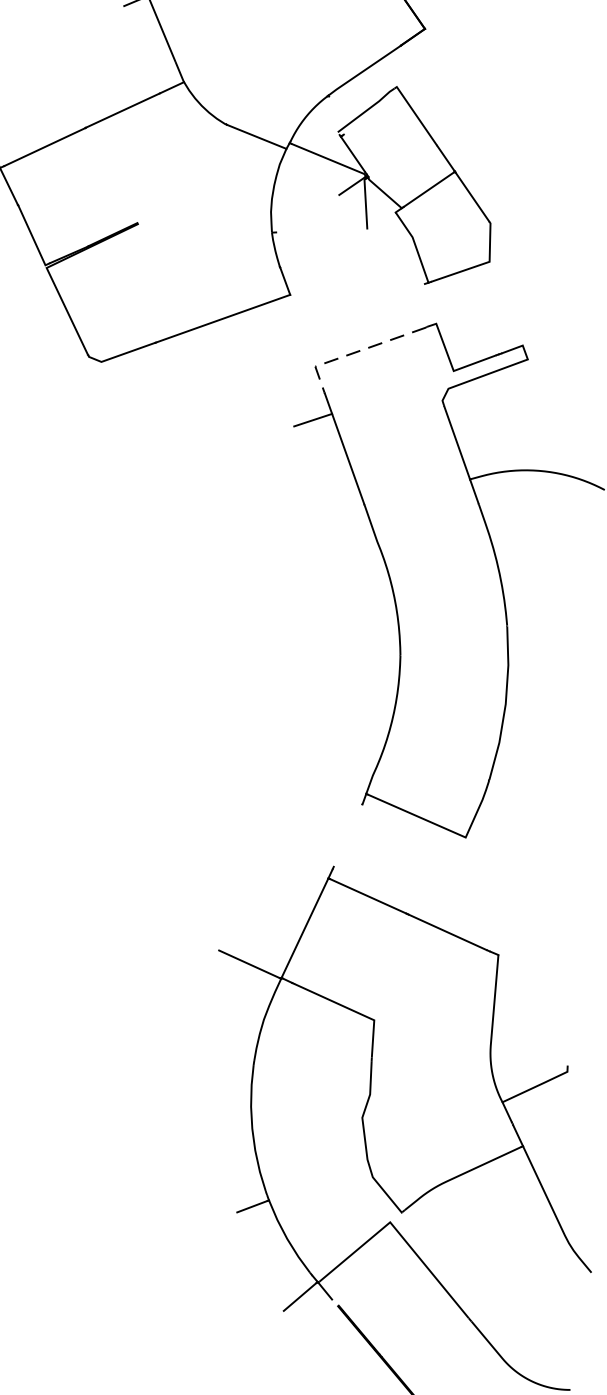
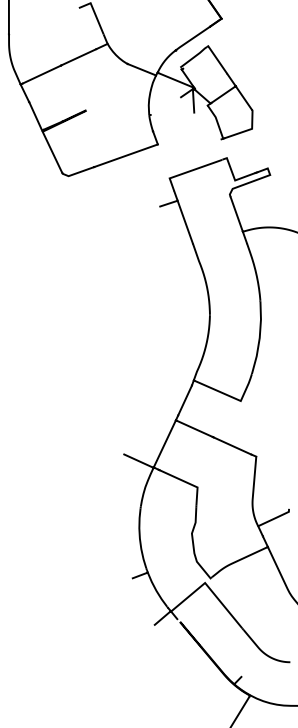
line: (355, 352) -> (188, 171), dashed -> solid
line: (346, 834) -> (184, 399), added

